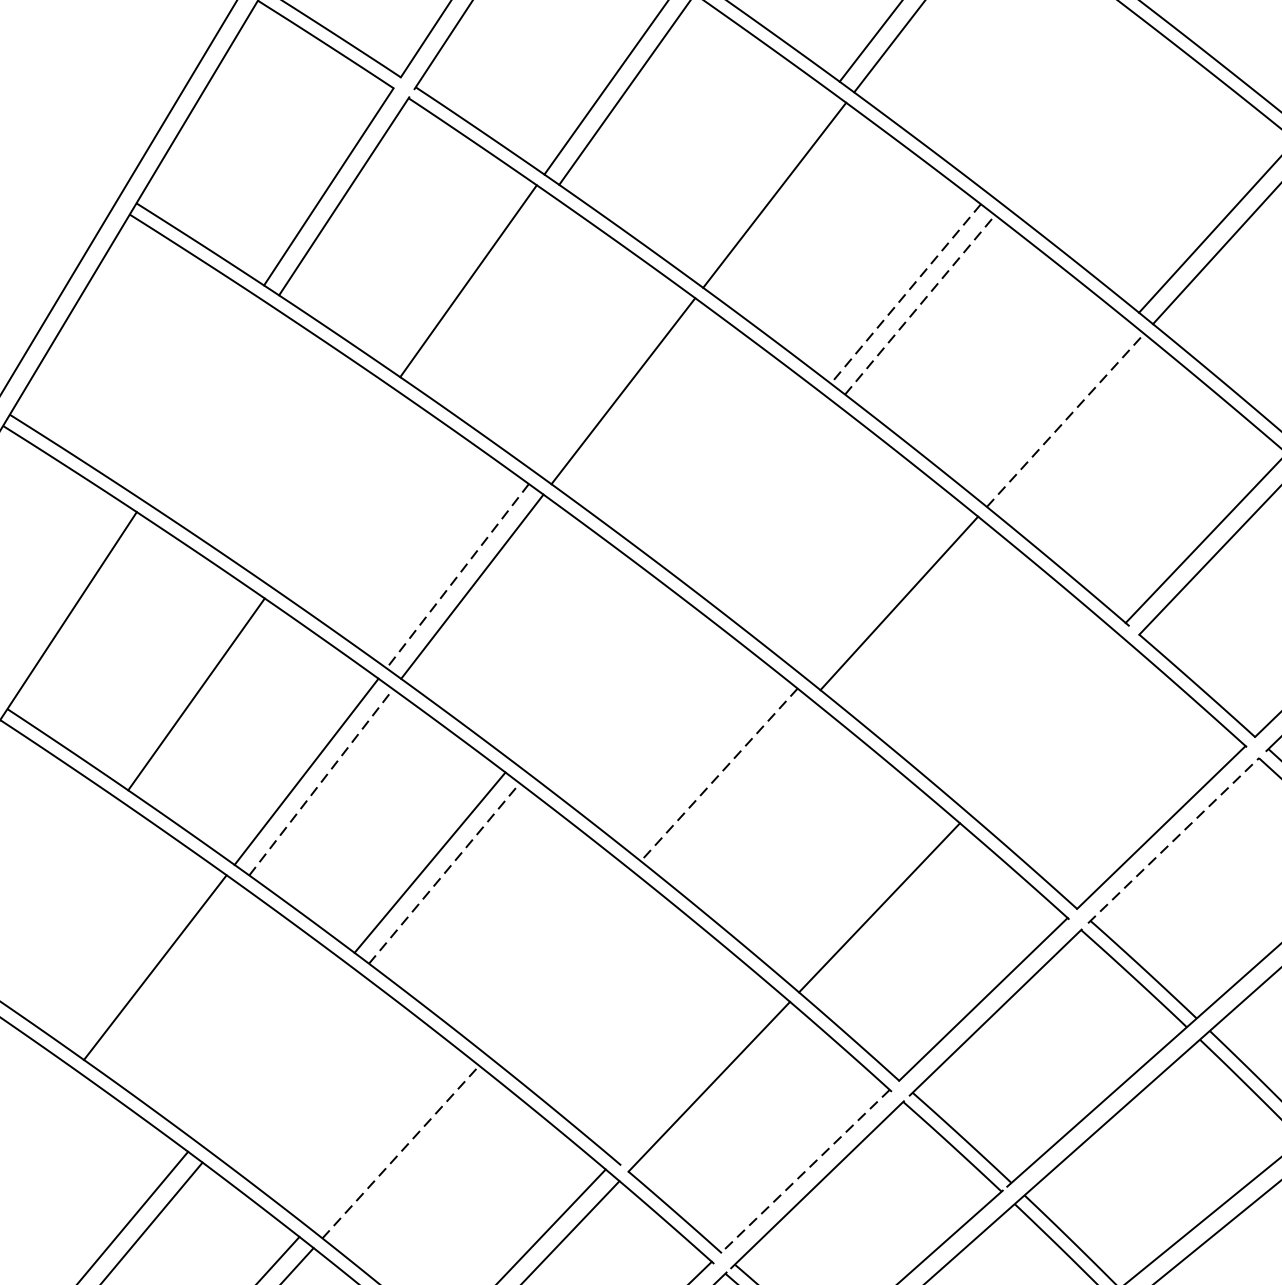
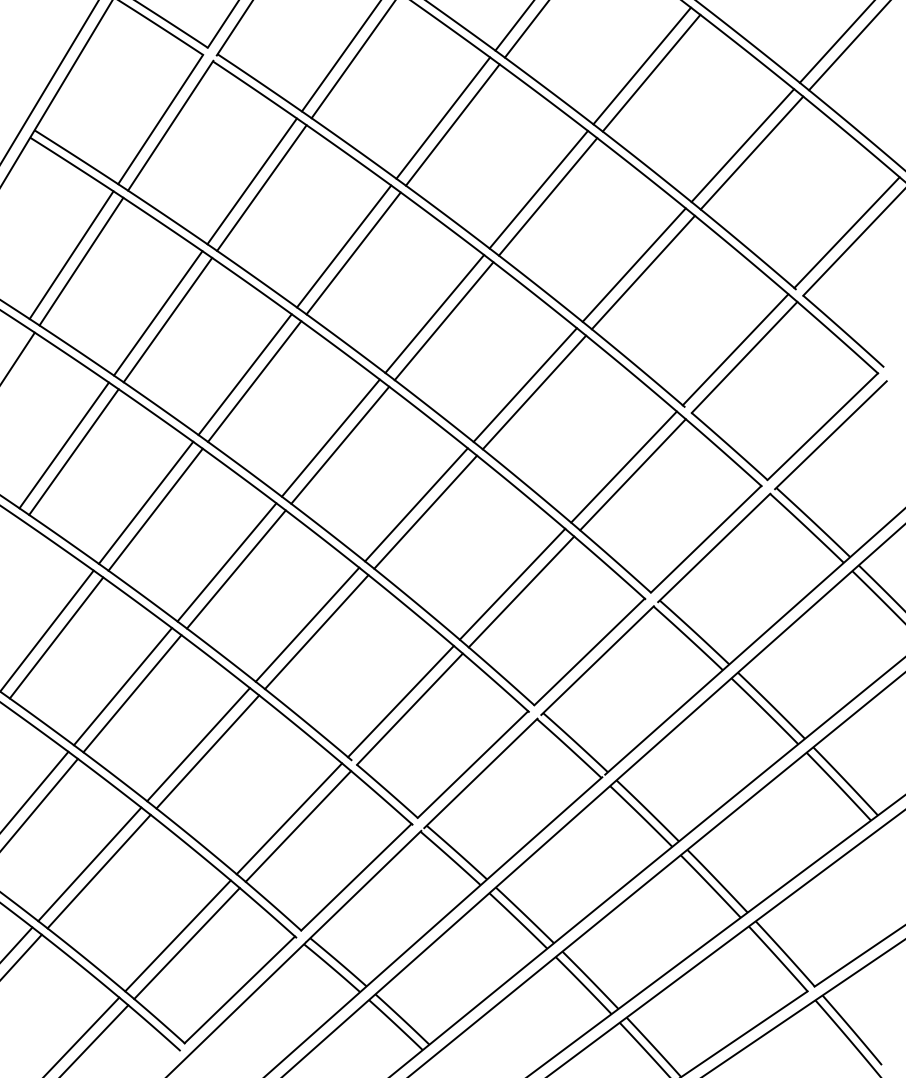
line: (1064, 104) -> (642, 65), added
line: (1077, 115) -> (651, 72), added
line: (760, 183) -> (443, 117), added
line: (482, 290) -> (261, 187), added
line: (905, 293) -> (538, 189), dashed -> solid
line: (920, 304) -> (548, 196), dashed -> solid
line: (609, 380) -> (344, 246), added
line: (192, 392) -> (71, 254), added
line: (208, 403) -> (81, 261), added
line: (1050, 408) -> (633, 264), added
line: (1065, 420) -> (643, 272), dashed -> solid
line: (325, 482) -> (158, 313), added
line: (746, 484) -> (434, 314), added
line: (339, 492) -> (167, 319), added
line: (760, 495) -> (443, 321), added
line: (456, 577) -> (244, 375), dashed -> solid
line: (884, 591) -> (524, 384), added
line: (588, 672) -> (330, 437), added
line: (603, 682) -> (340, 444), added
line: (182, 684) -> (64, 445), added
line: (1035, 716) -> (623, 466), added
line: (1048, 728) -> (632, 474), added
line: (719, 775) -> (416, 505), dashed -> solid
line: (320, 781) -> (155, 509), dashed -> solid
line: (733, 785) -> (425, 511), added
line: (1174, 839) -> (714, 547), dashed -> solid
line: (444, 873) -> (236, 569), dashed -> solid
line: (865, 894) -> (512, 583), added
line: (552, 957) -> (307, 624), added
line: (566, 969) -> (316, 632), added
line: (169, 977) -> (56, 637), added
line: (270, 1052) -> (122, 686), added
line: (285, 1062) -> (132, 693), added
line: (694, 1074) -> (400, 701), added
line: (386, 1140) -> (198, 744), added
line: (401, 1151) -> (208, 751), dashed -> solid
line: (806, 1171) -> (473, 764), dashed -> solid

